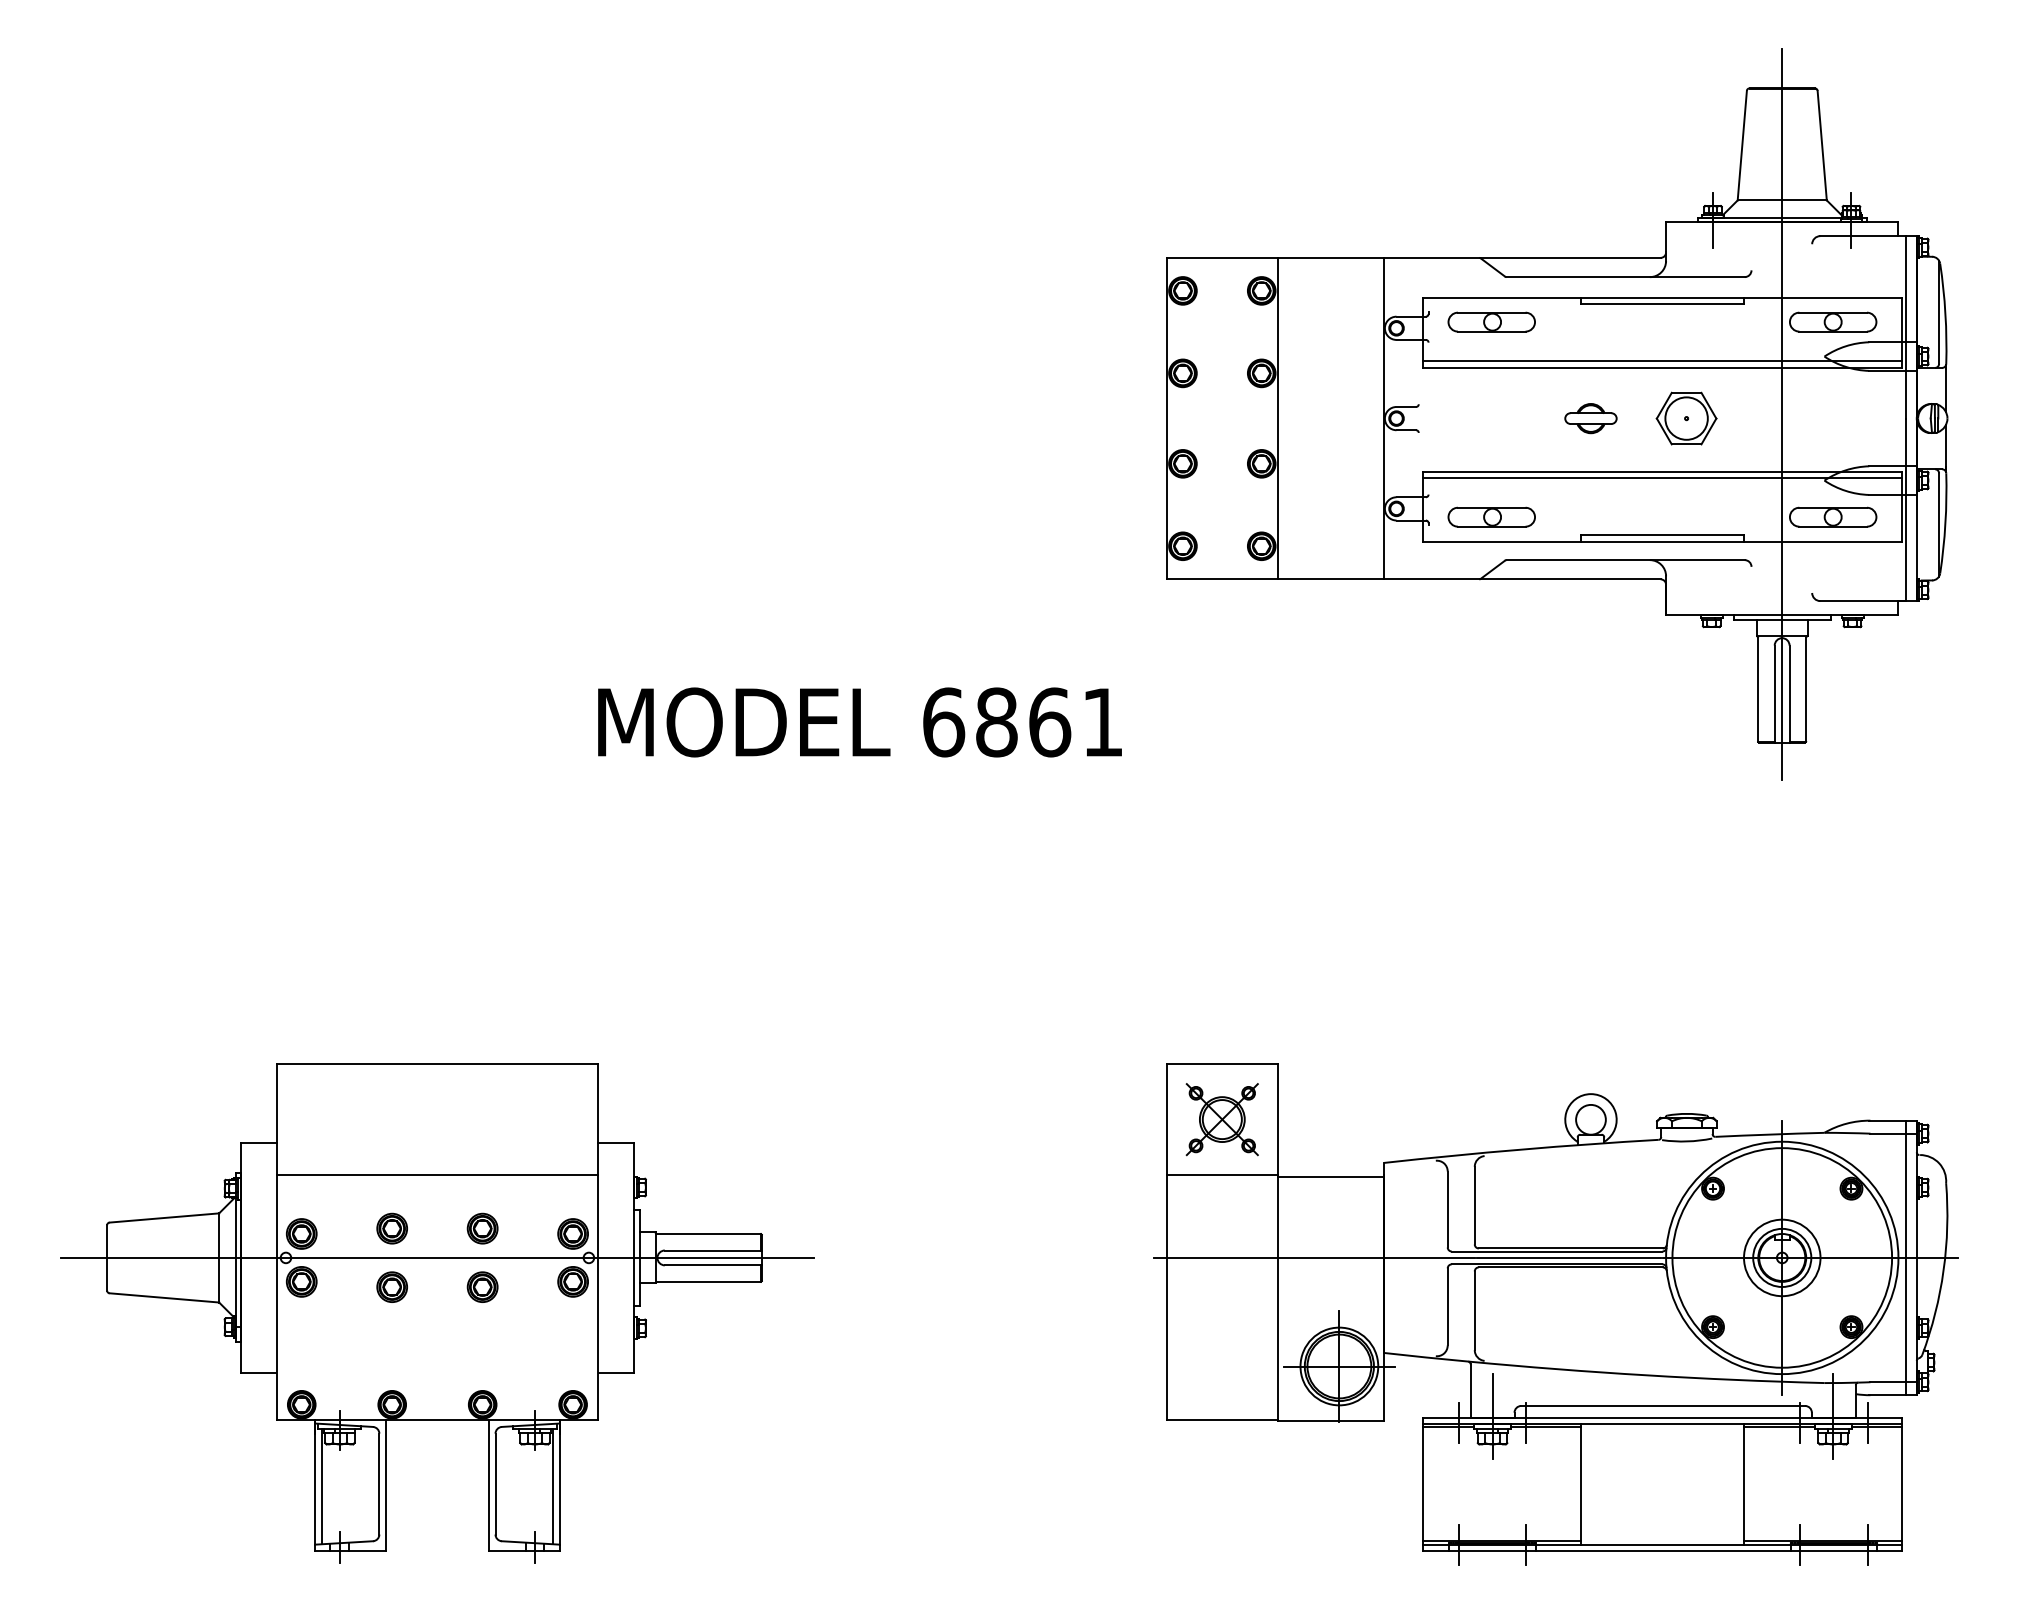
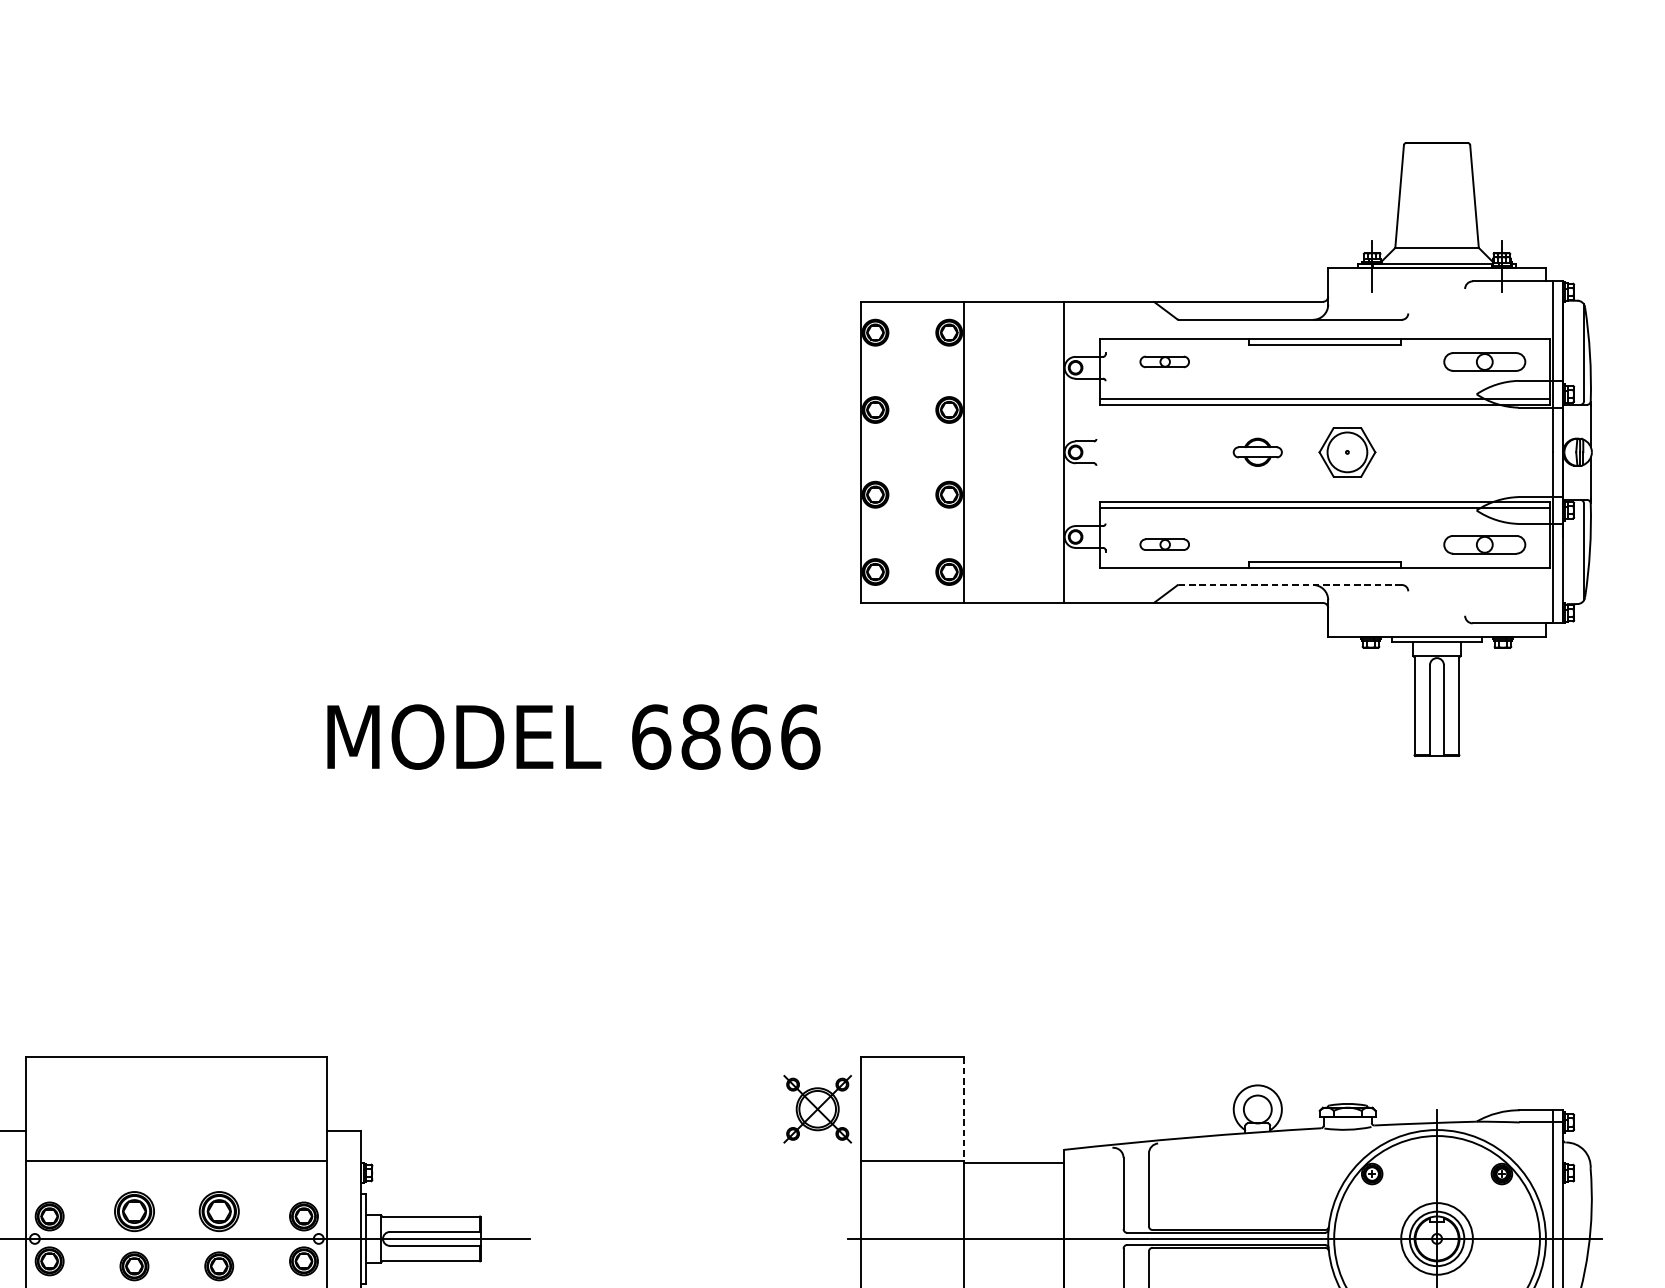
part: (1491, 321) -> (1164, 361), size x0.6
line: (1782, 414) -> (1437, 448), removed
part: (1491, 516) -> (1164, 544), size x0.6
line: (1626, 560) -> (1291, 585), solid -> dashed
text: (1103, 722) -> (801, 737), 6861 -> 6866
part: (1221, 1119) -> (816, 1109), moved
line: (1277, 1120) -> (964, 1110), solid -> dashed
part: (391, 1228) -> (133, 1211), size x1.4
part: (482, 1228) -> (219, 1211), size x1.4

